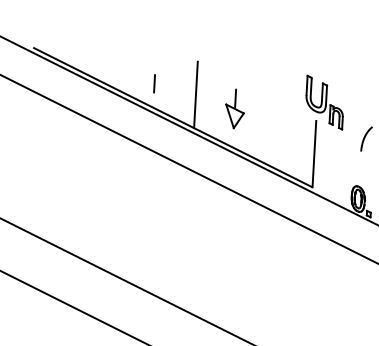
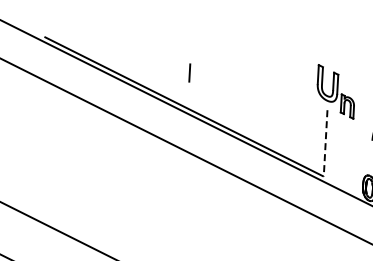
line: (154, 83) -> (189, 72), moved
line: (195, 94) -> (206, 83), removed
part: (234, 108) -> (245, 97), removed
line: (314, 154) -> (325, 143), solid -> dashed

